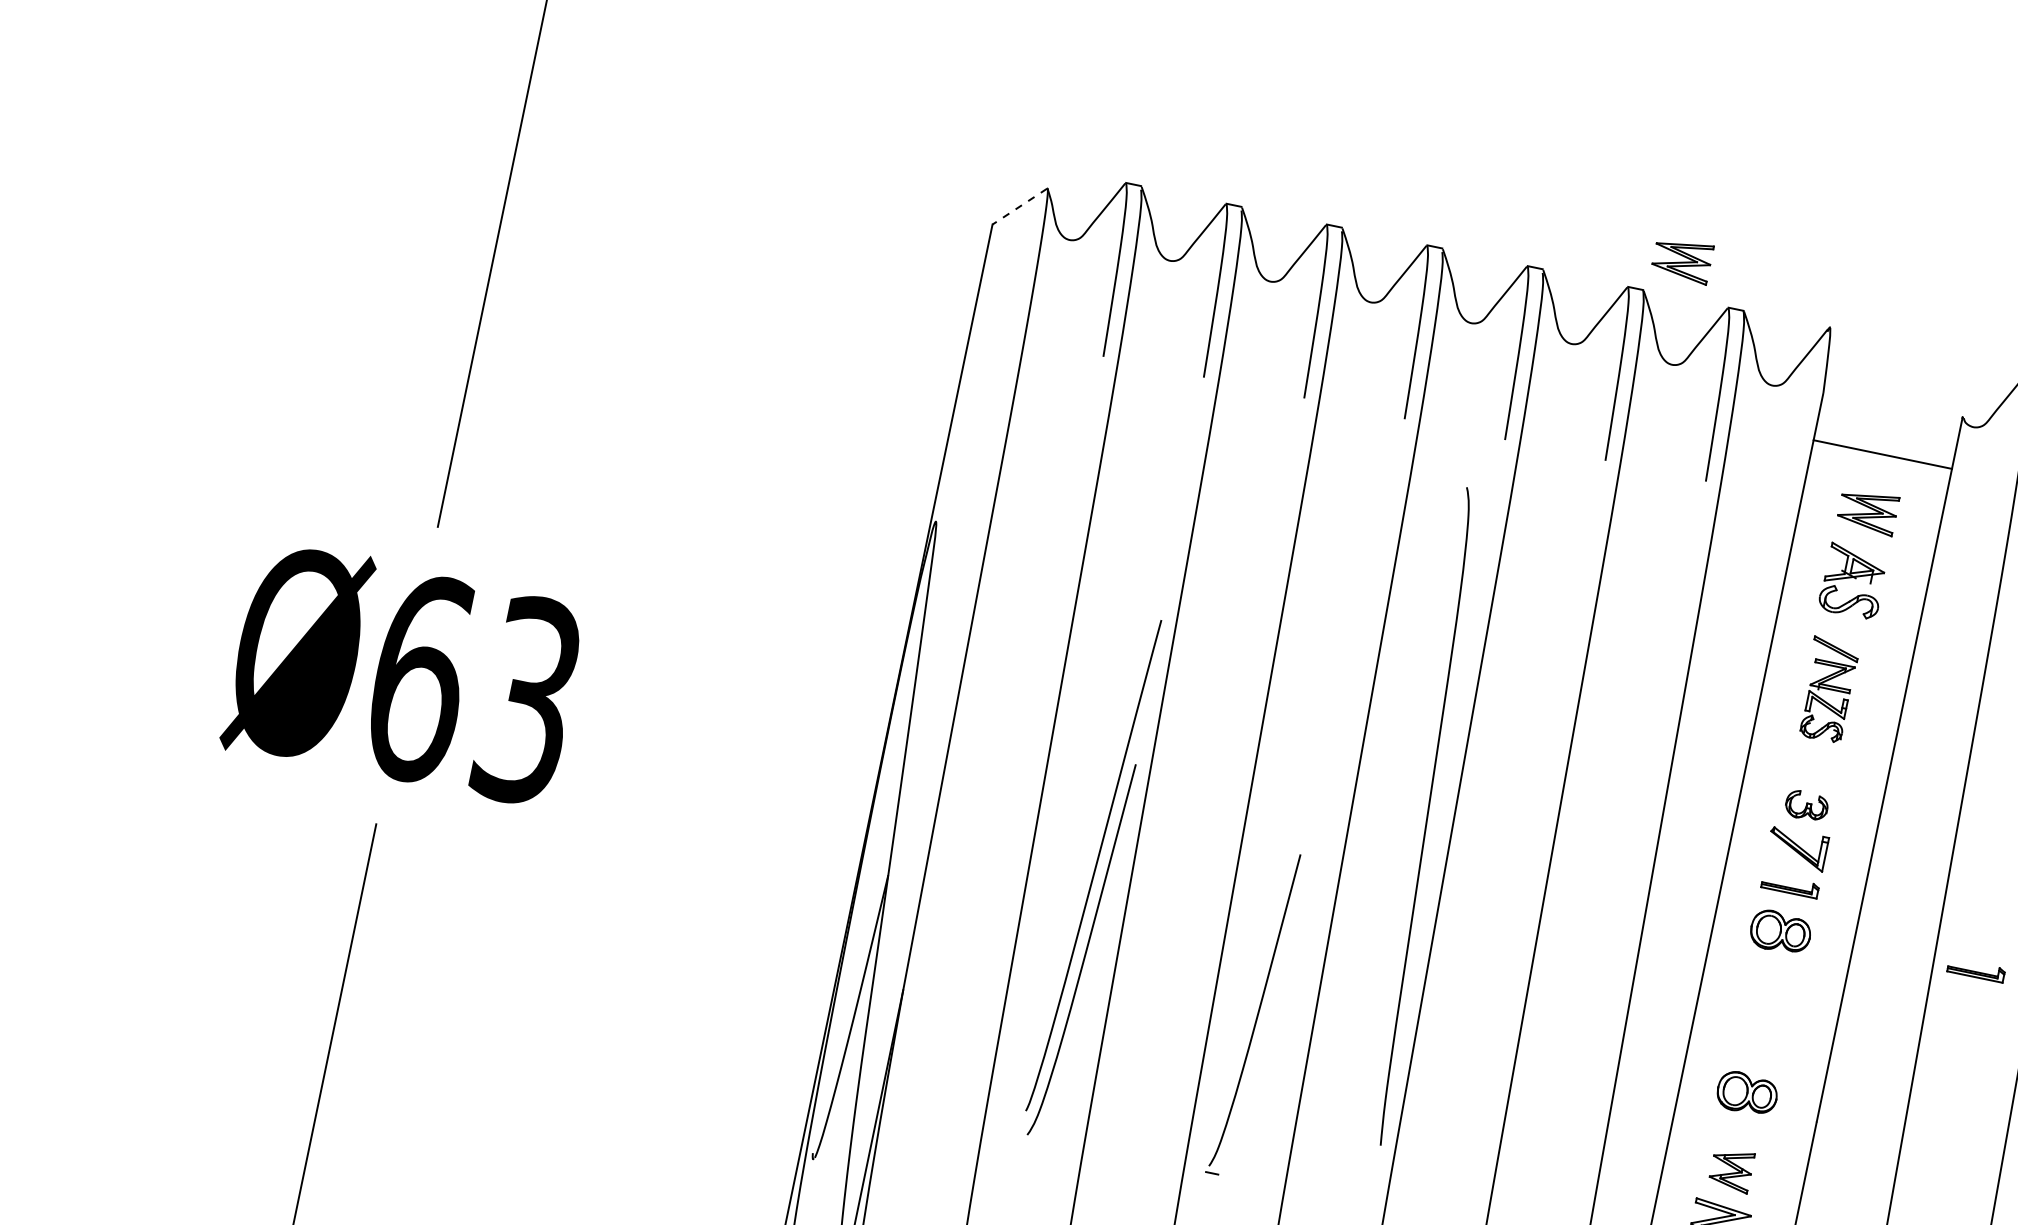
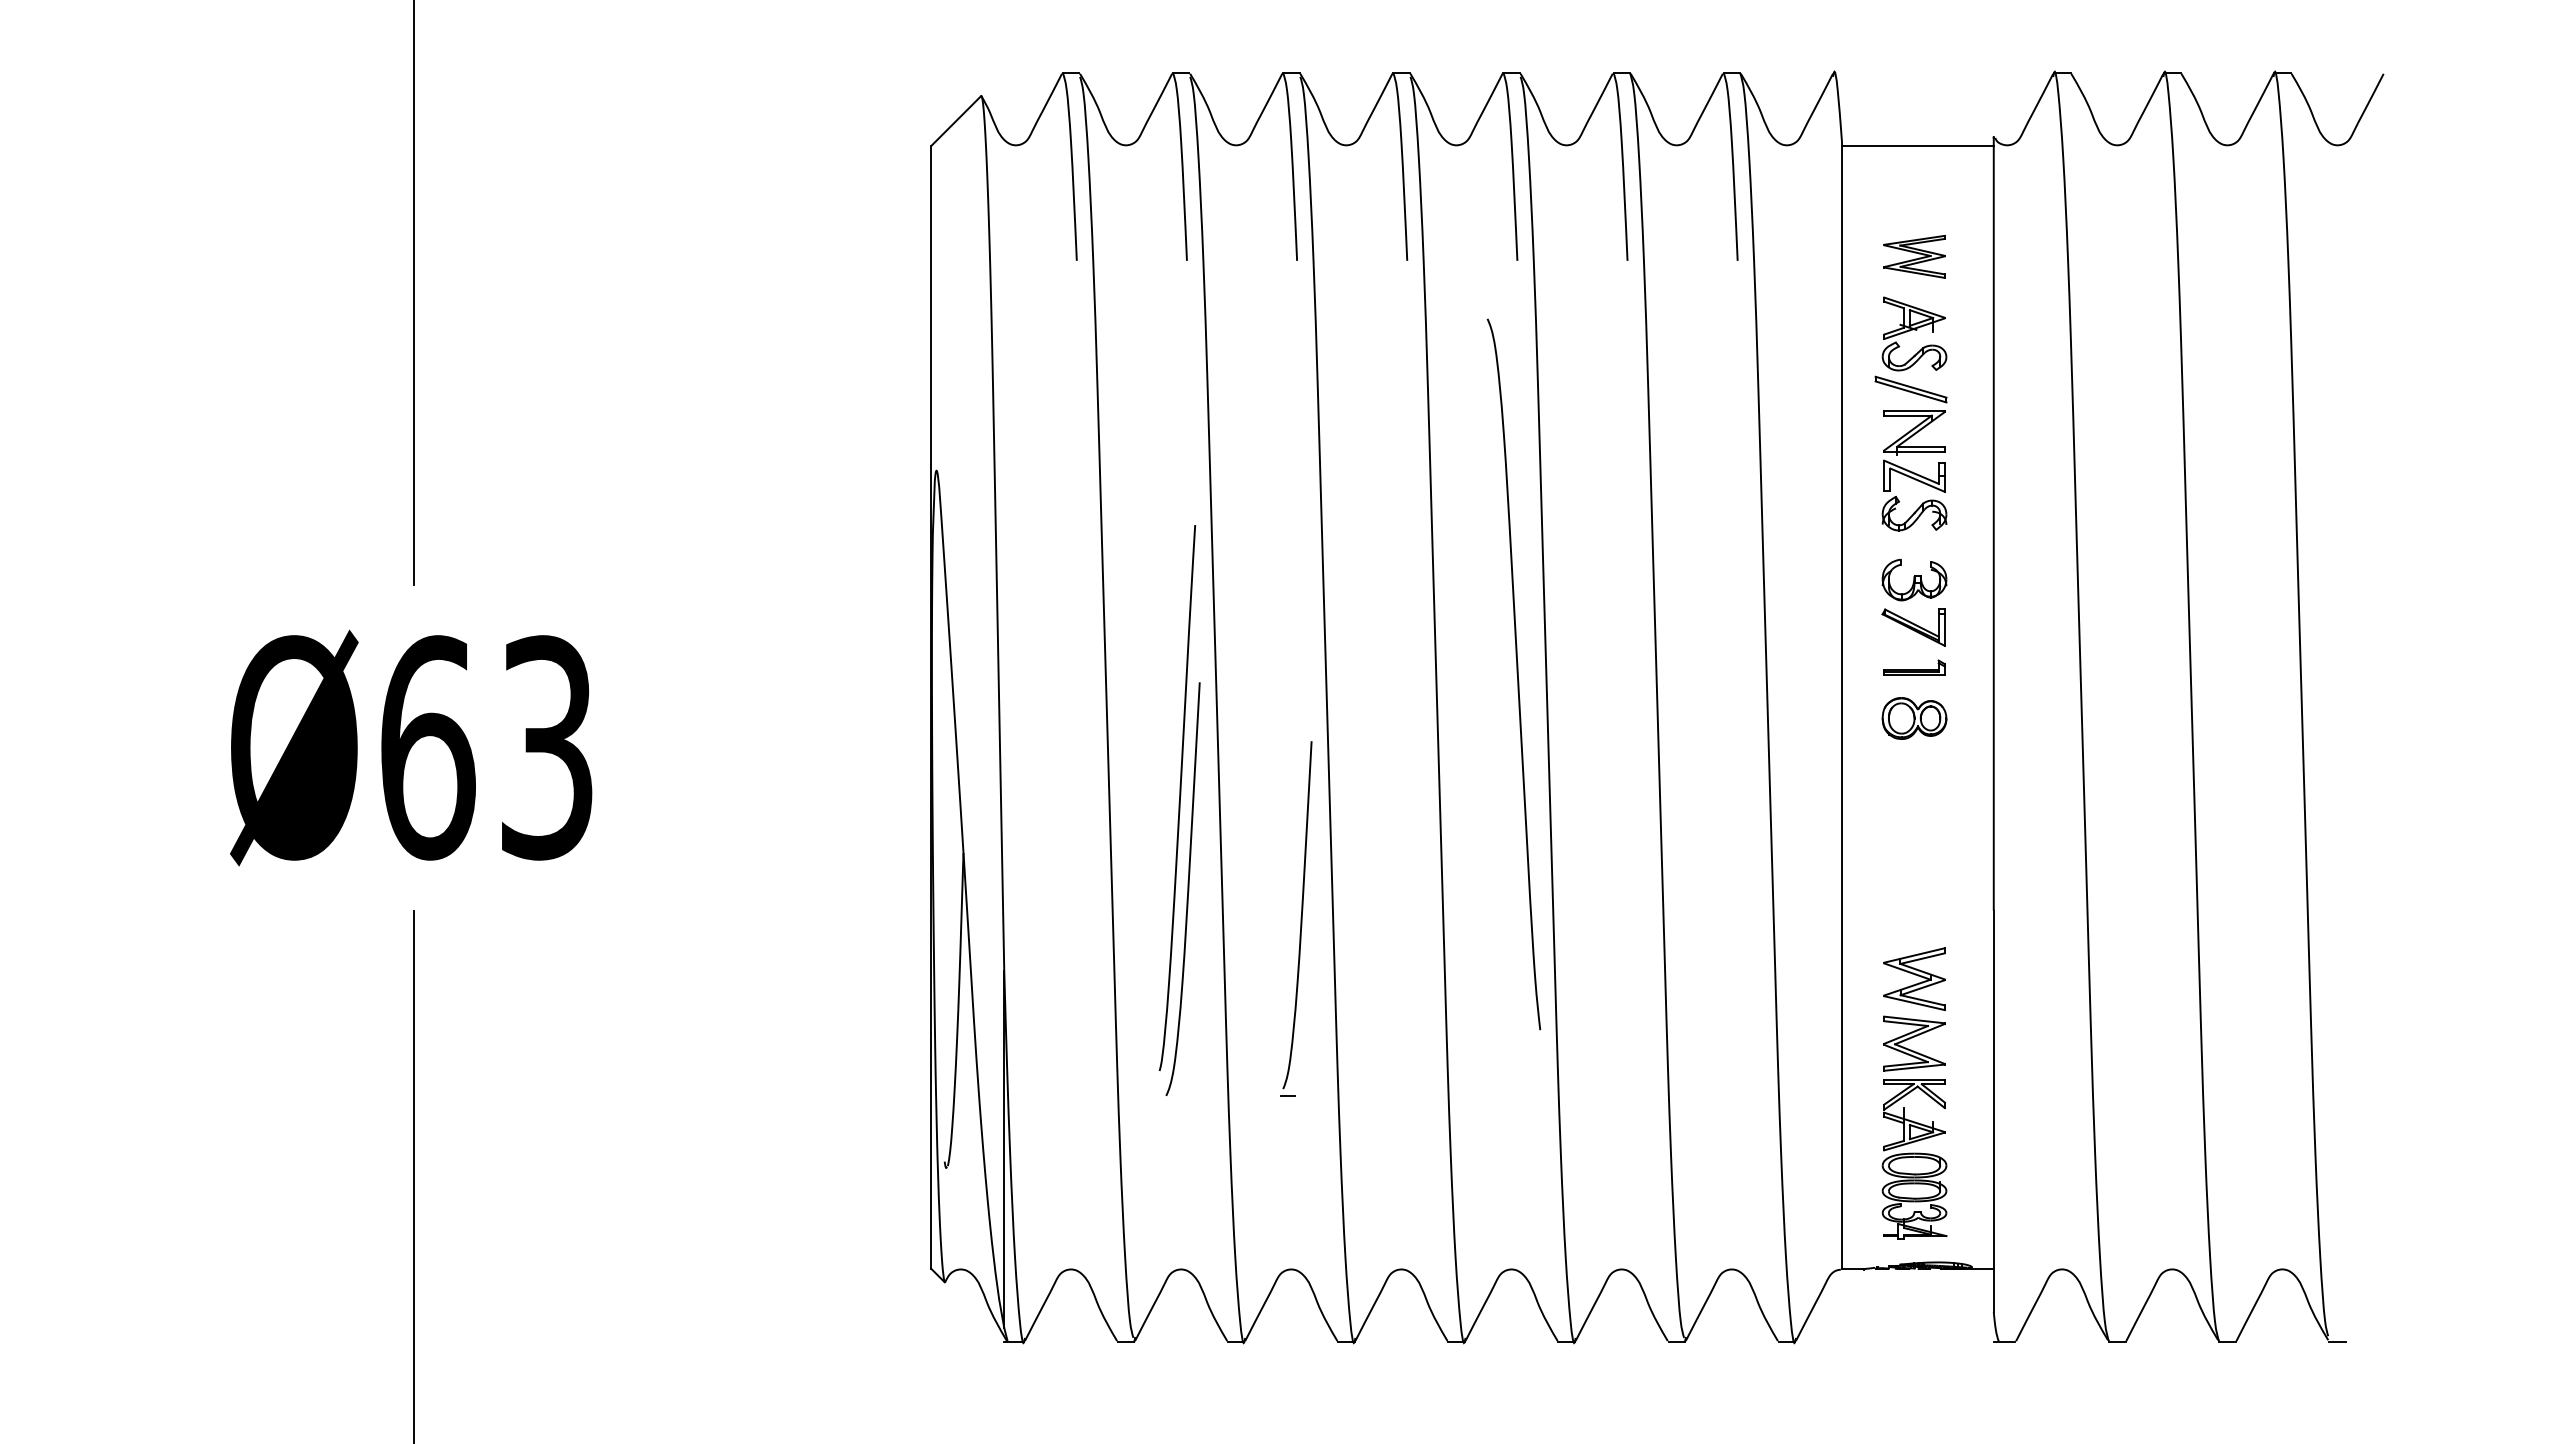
line: (1019, 206) -> (955, 121), dashed -> solid
part: (1682, 259) -> (1664, 32), removed
line: (1882, 454) -> (1917, 145), moved
part: (1827, 689) -> (1910, 453), size x1.43
part: (1806, 805) -> (1914, 579), size x1.43
part: (1976, 969) -> (2128, 715), removed
part: (1253, 1013) -> (1296, 918), moved
part: (1747, 1093) -> (1914, 895), removed
part: (1731, 1170) -> (1914, 979), size x1.43

